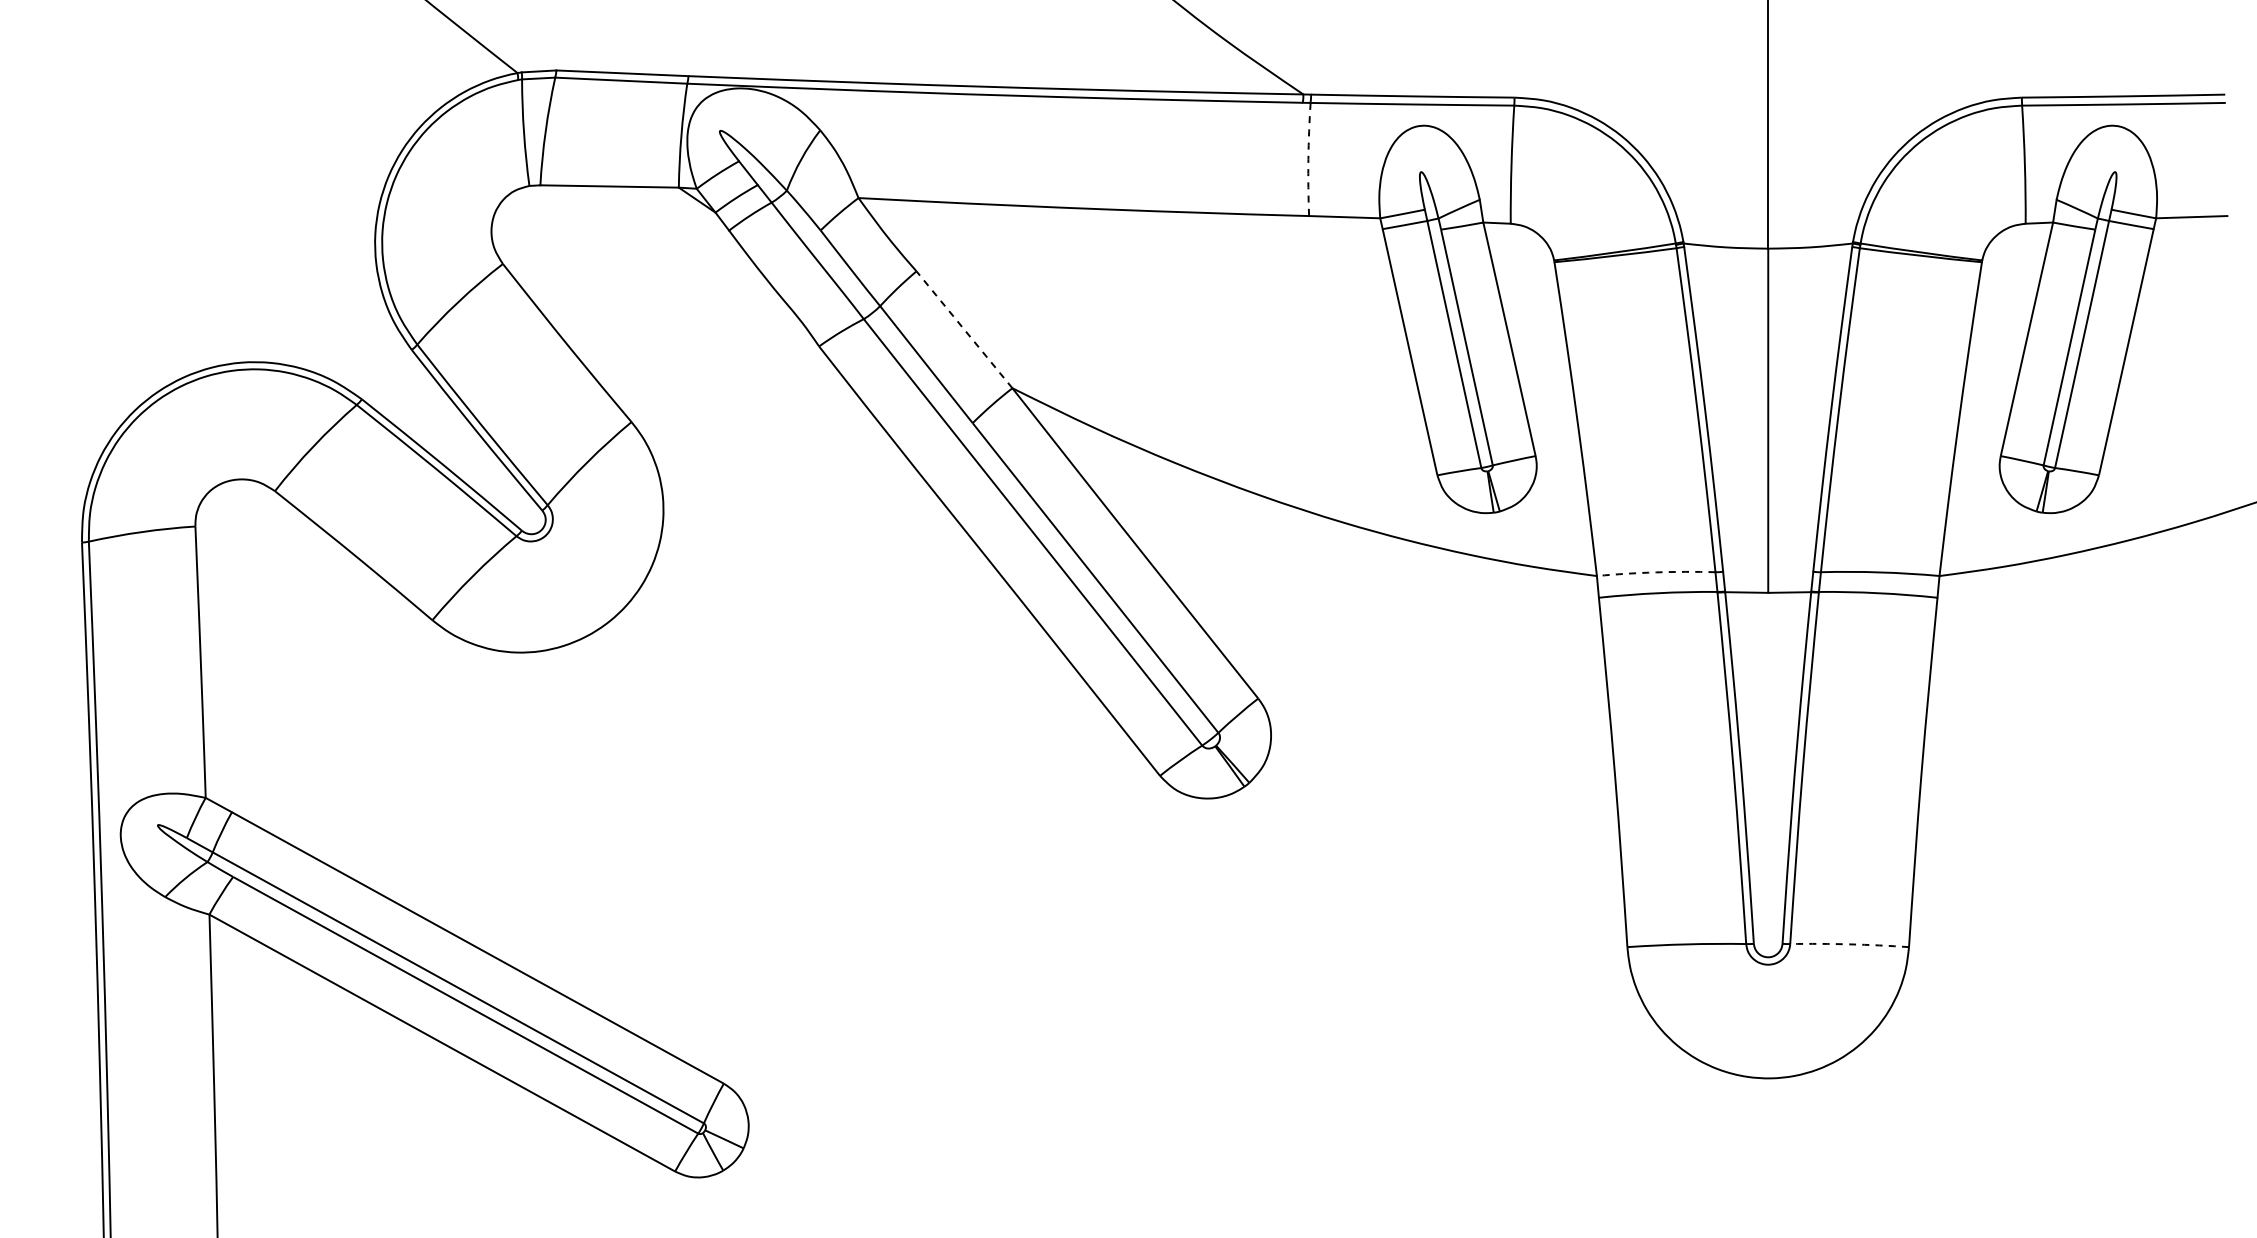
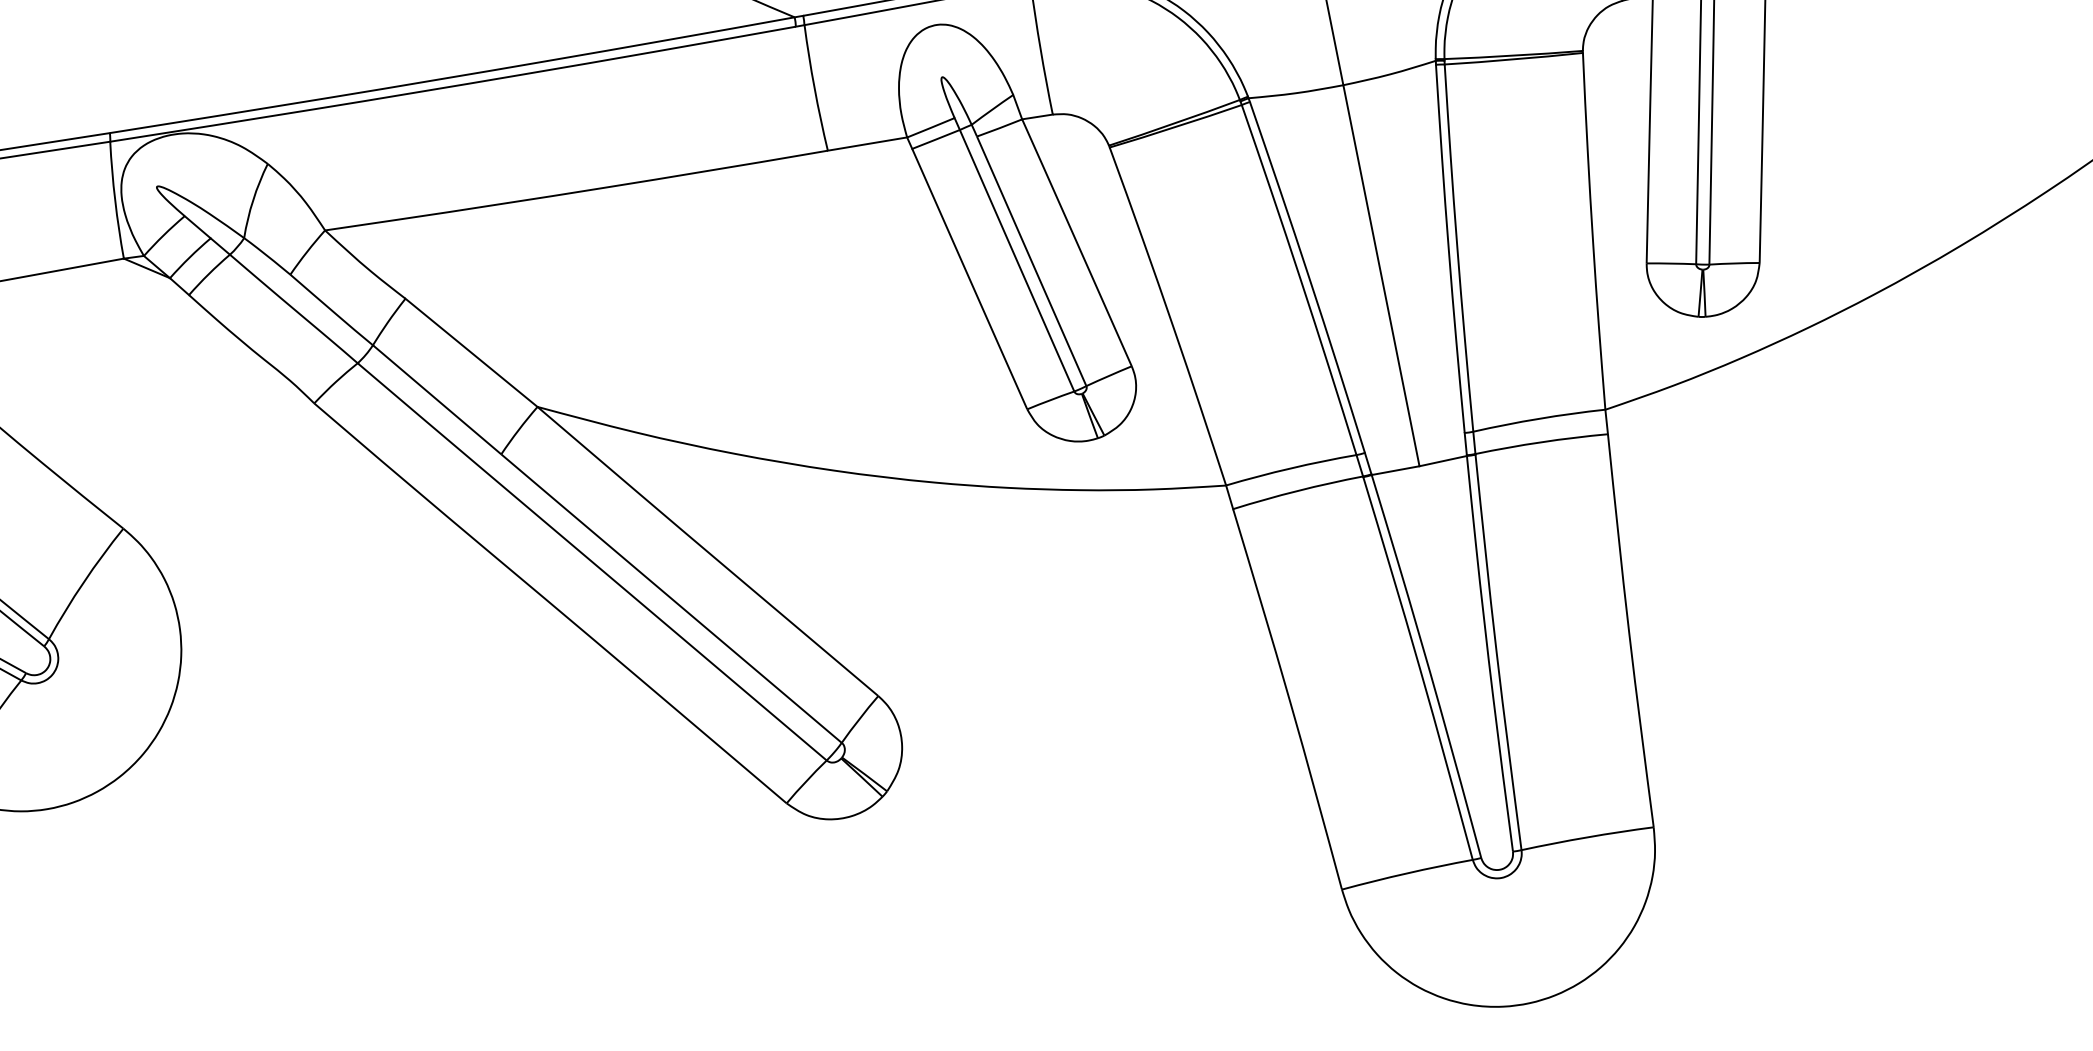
arc: (1308, 159) -> (814, 88), dashed -> solid
line: (964, 329) -> (471, 352), dashed -> solid
arc: (1656, 572) -> (1291, 468), dashed -> solid
arc: (1849, 944) -> (1587, 837), dashed -> solid

